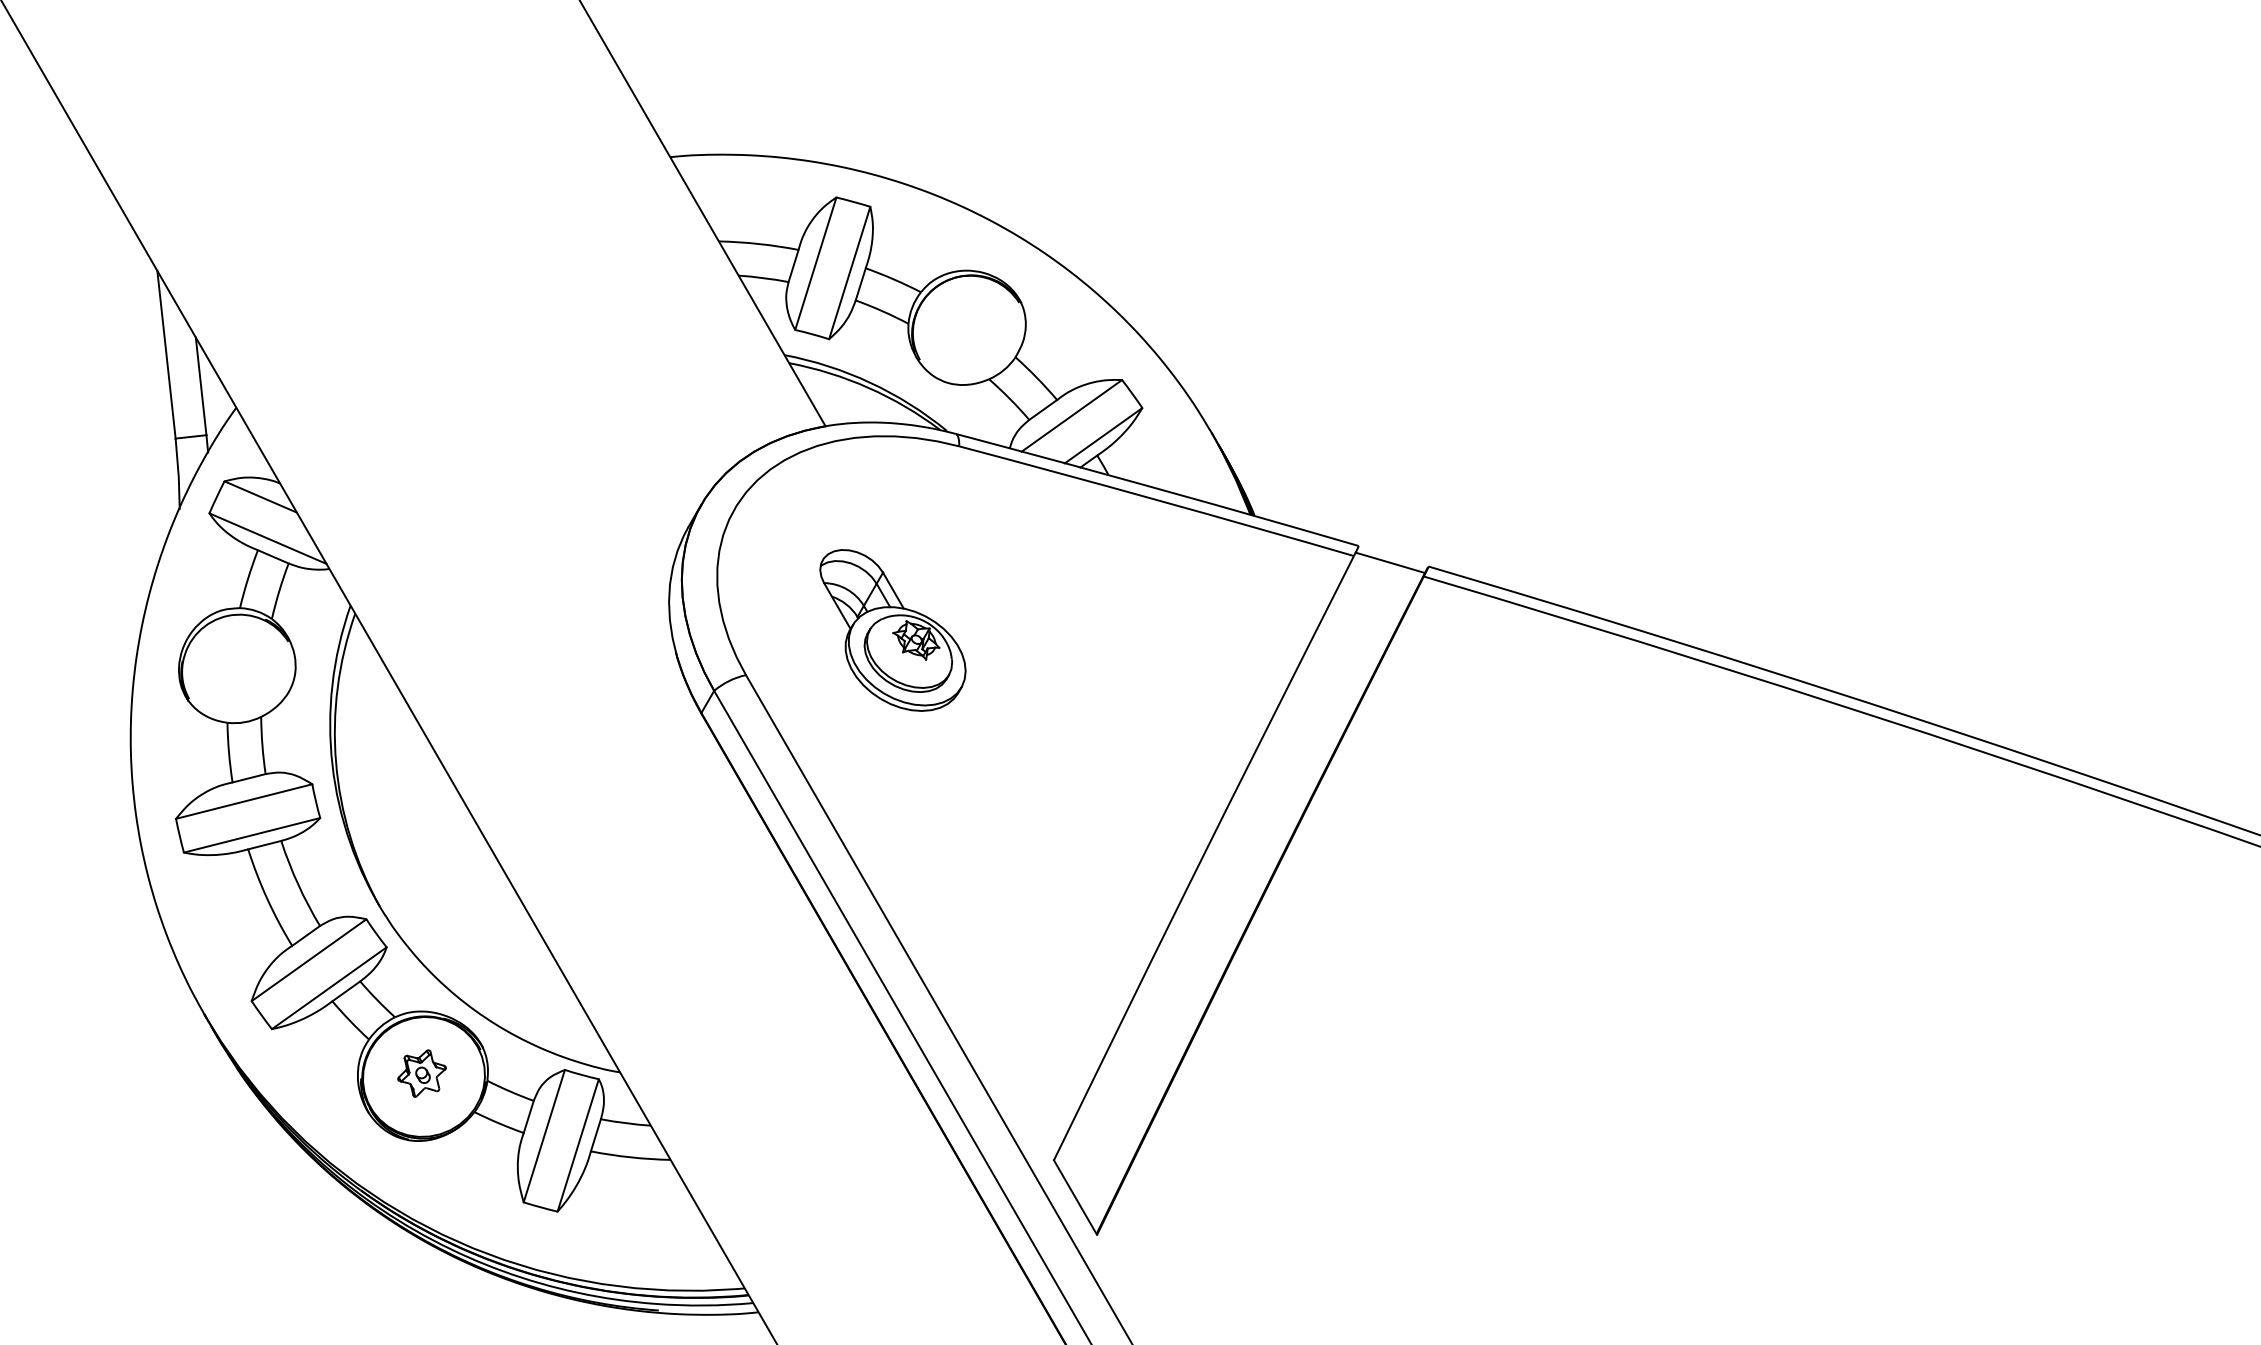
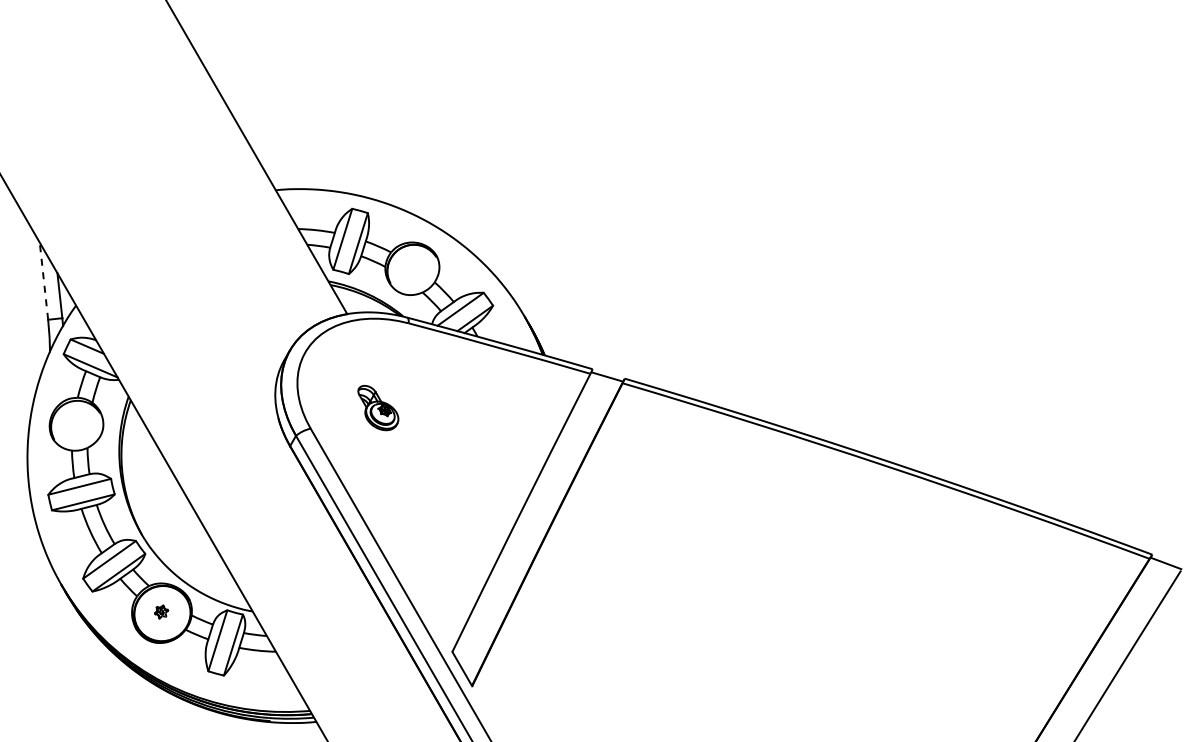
line: (165, 355) -> (43, 281), solid -> dashed
part: (893, 629) -> (378, 407), size x0.6
part: (421, 1072) -> (161, 611), size x0.6

